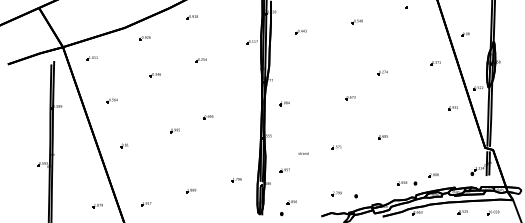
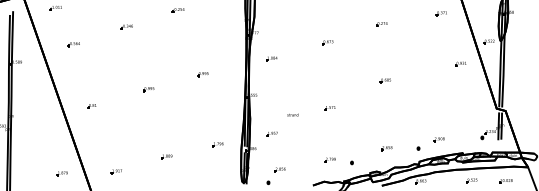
part: (350, 98) -> (327, 43), moved
part: (111, 100) -> (72, 44), moved
part: (208, 117) -> (203, 74), moved
part: (382, 137) -> (384, 81), moved
part: (402, 183) -> (387, 148), moved

